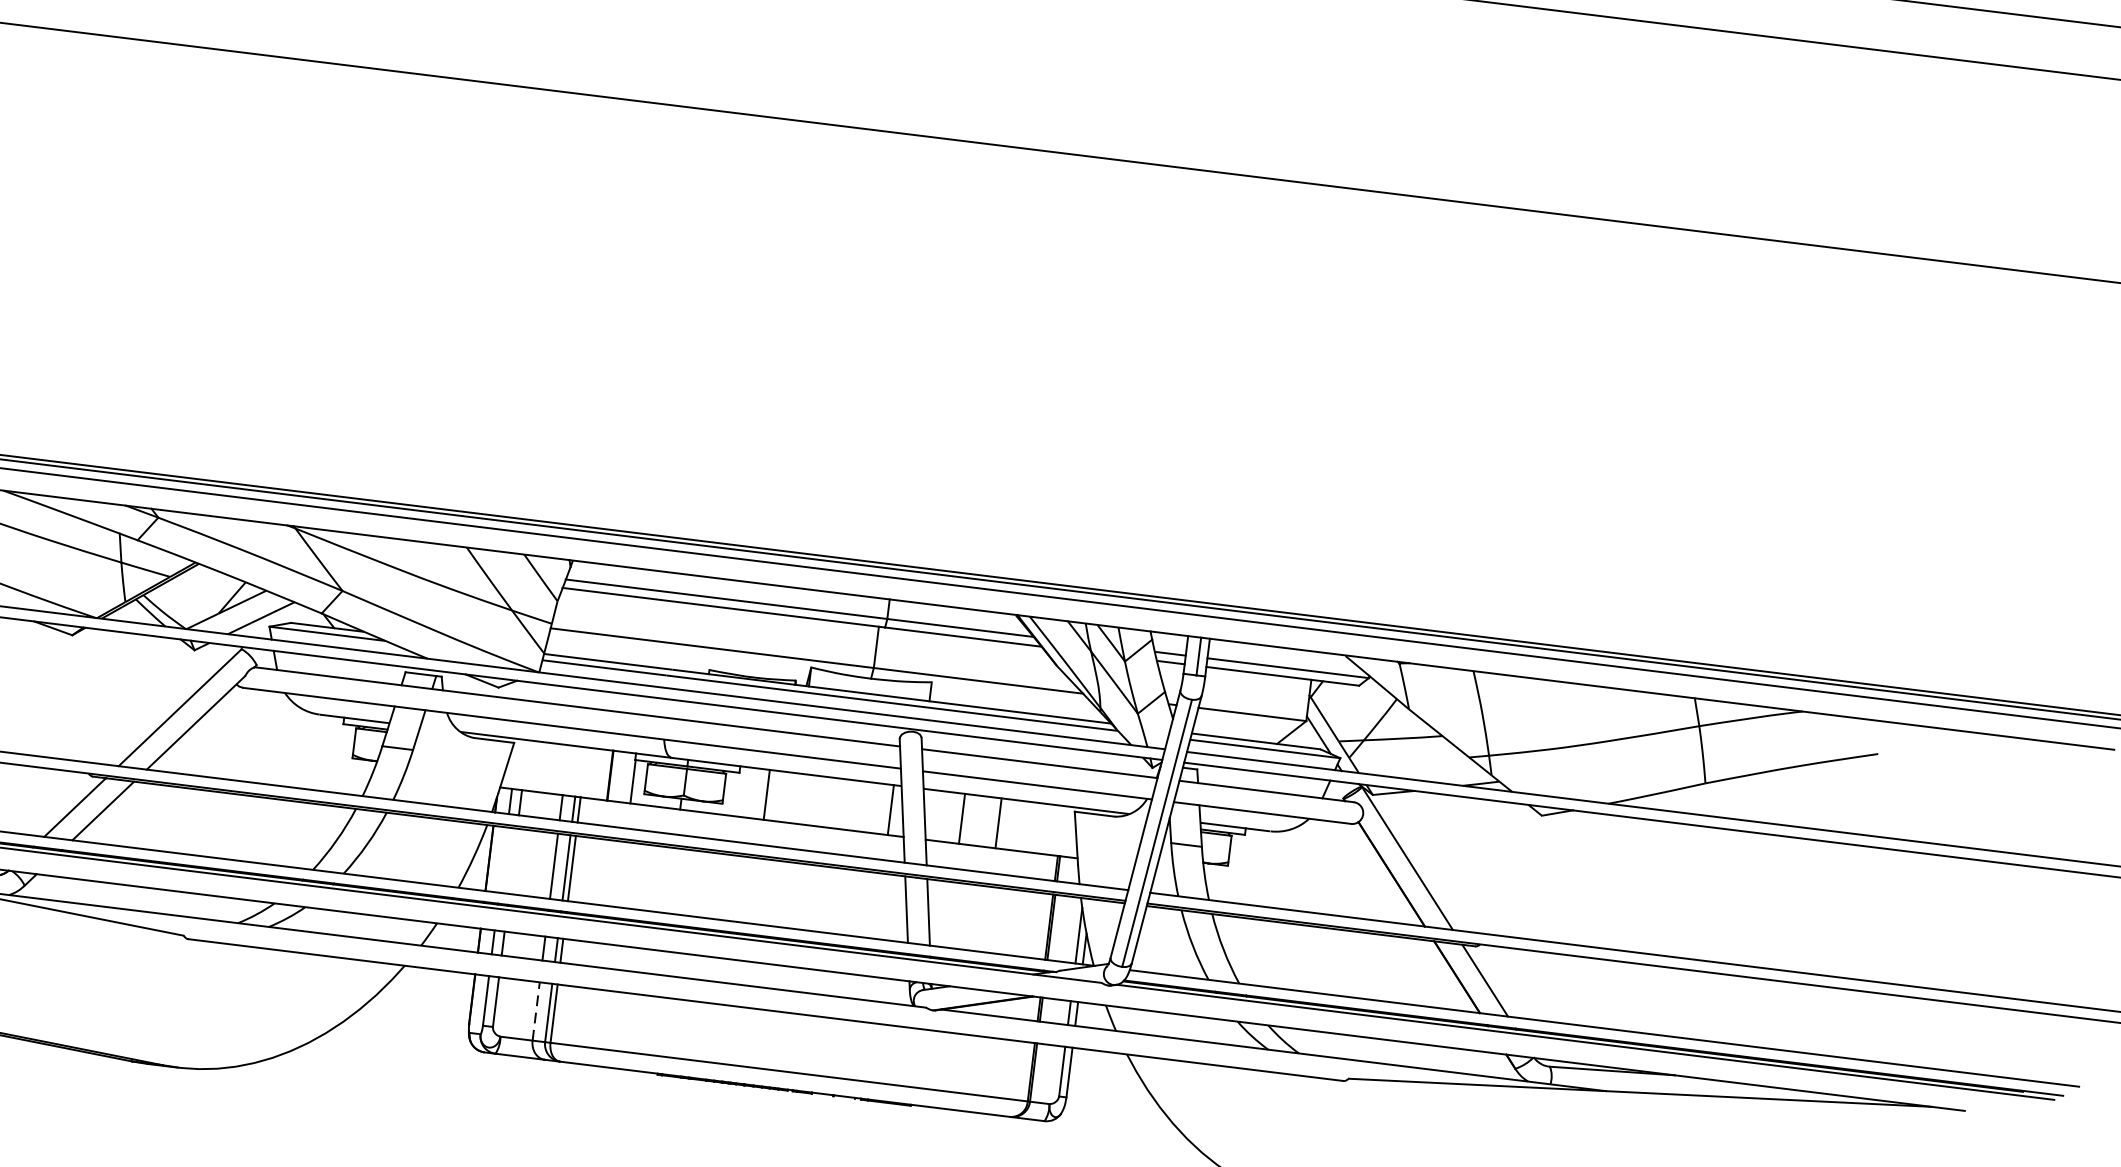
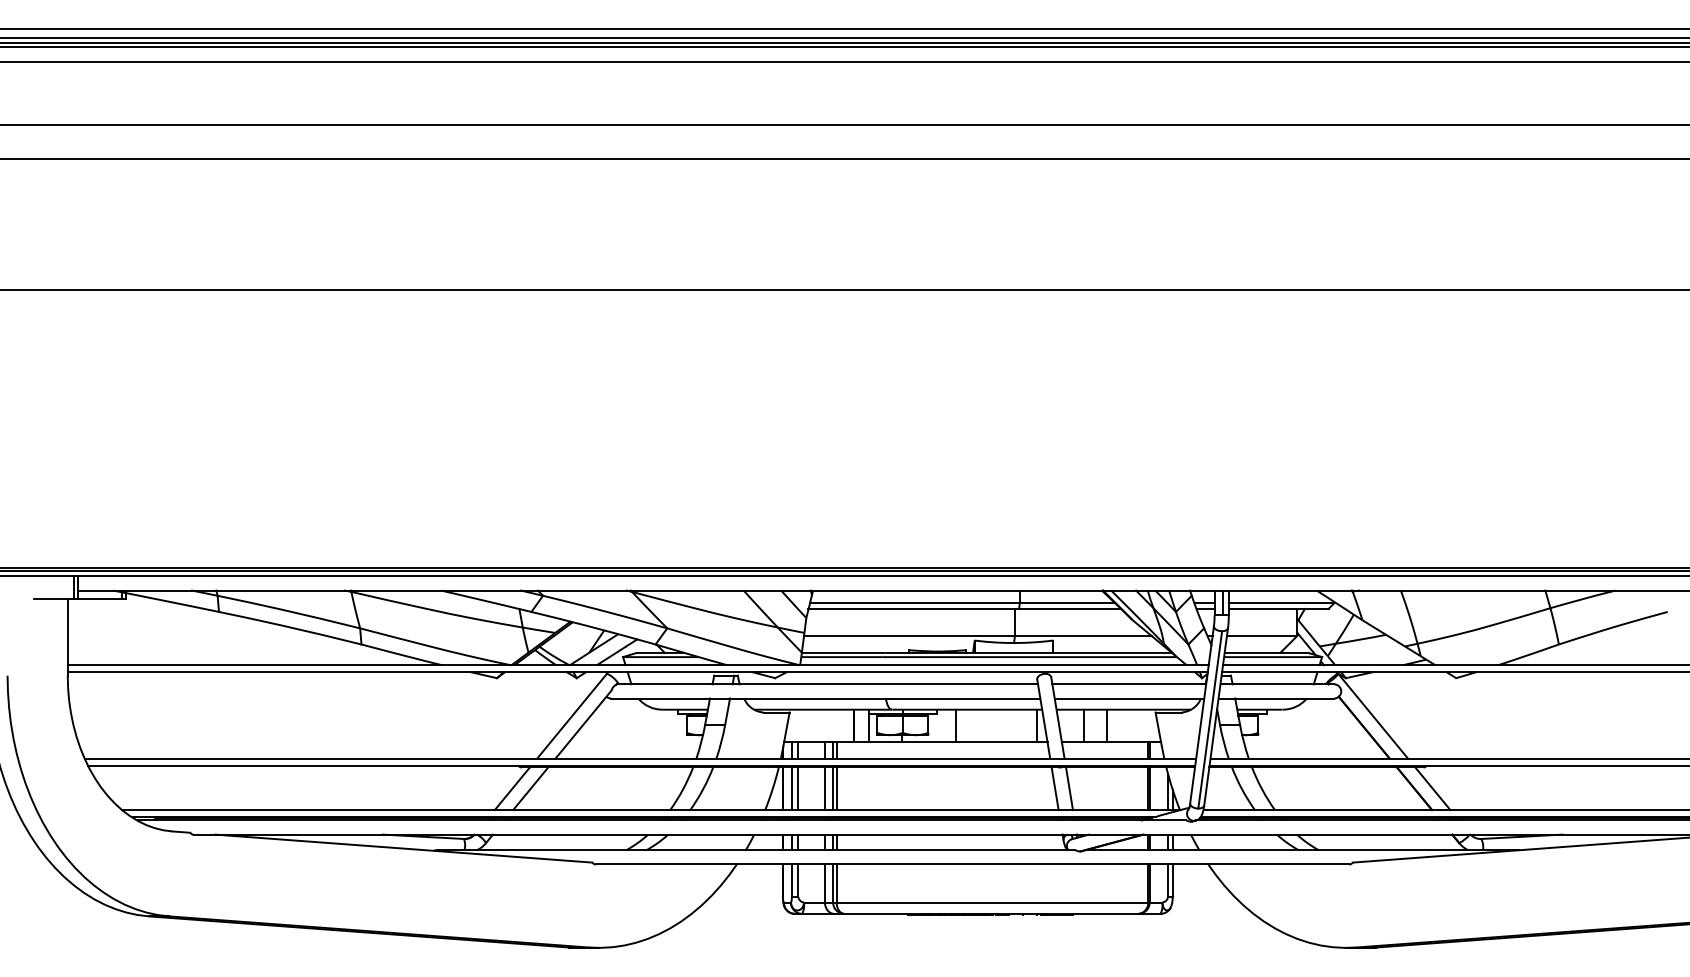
line: (502, 859) -> (791, 788), added
line: (513, 860) -> (798, 788), added
line: (535, 1011) -> (824, 883), dashed -> solid

